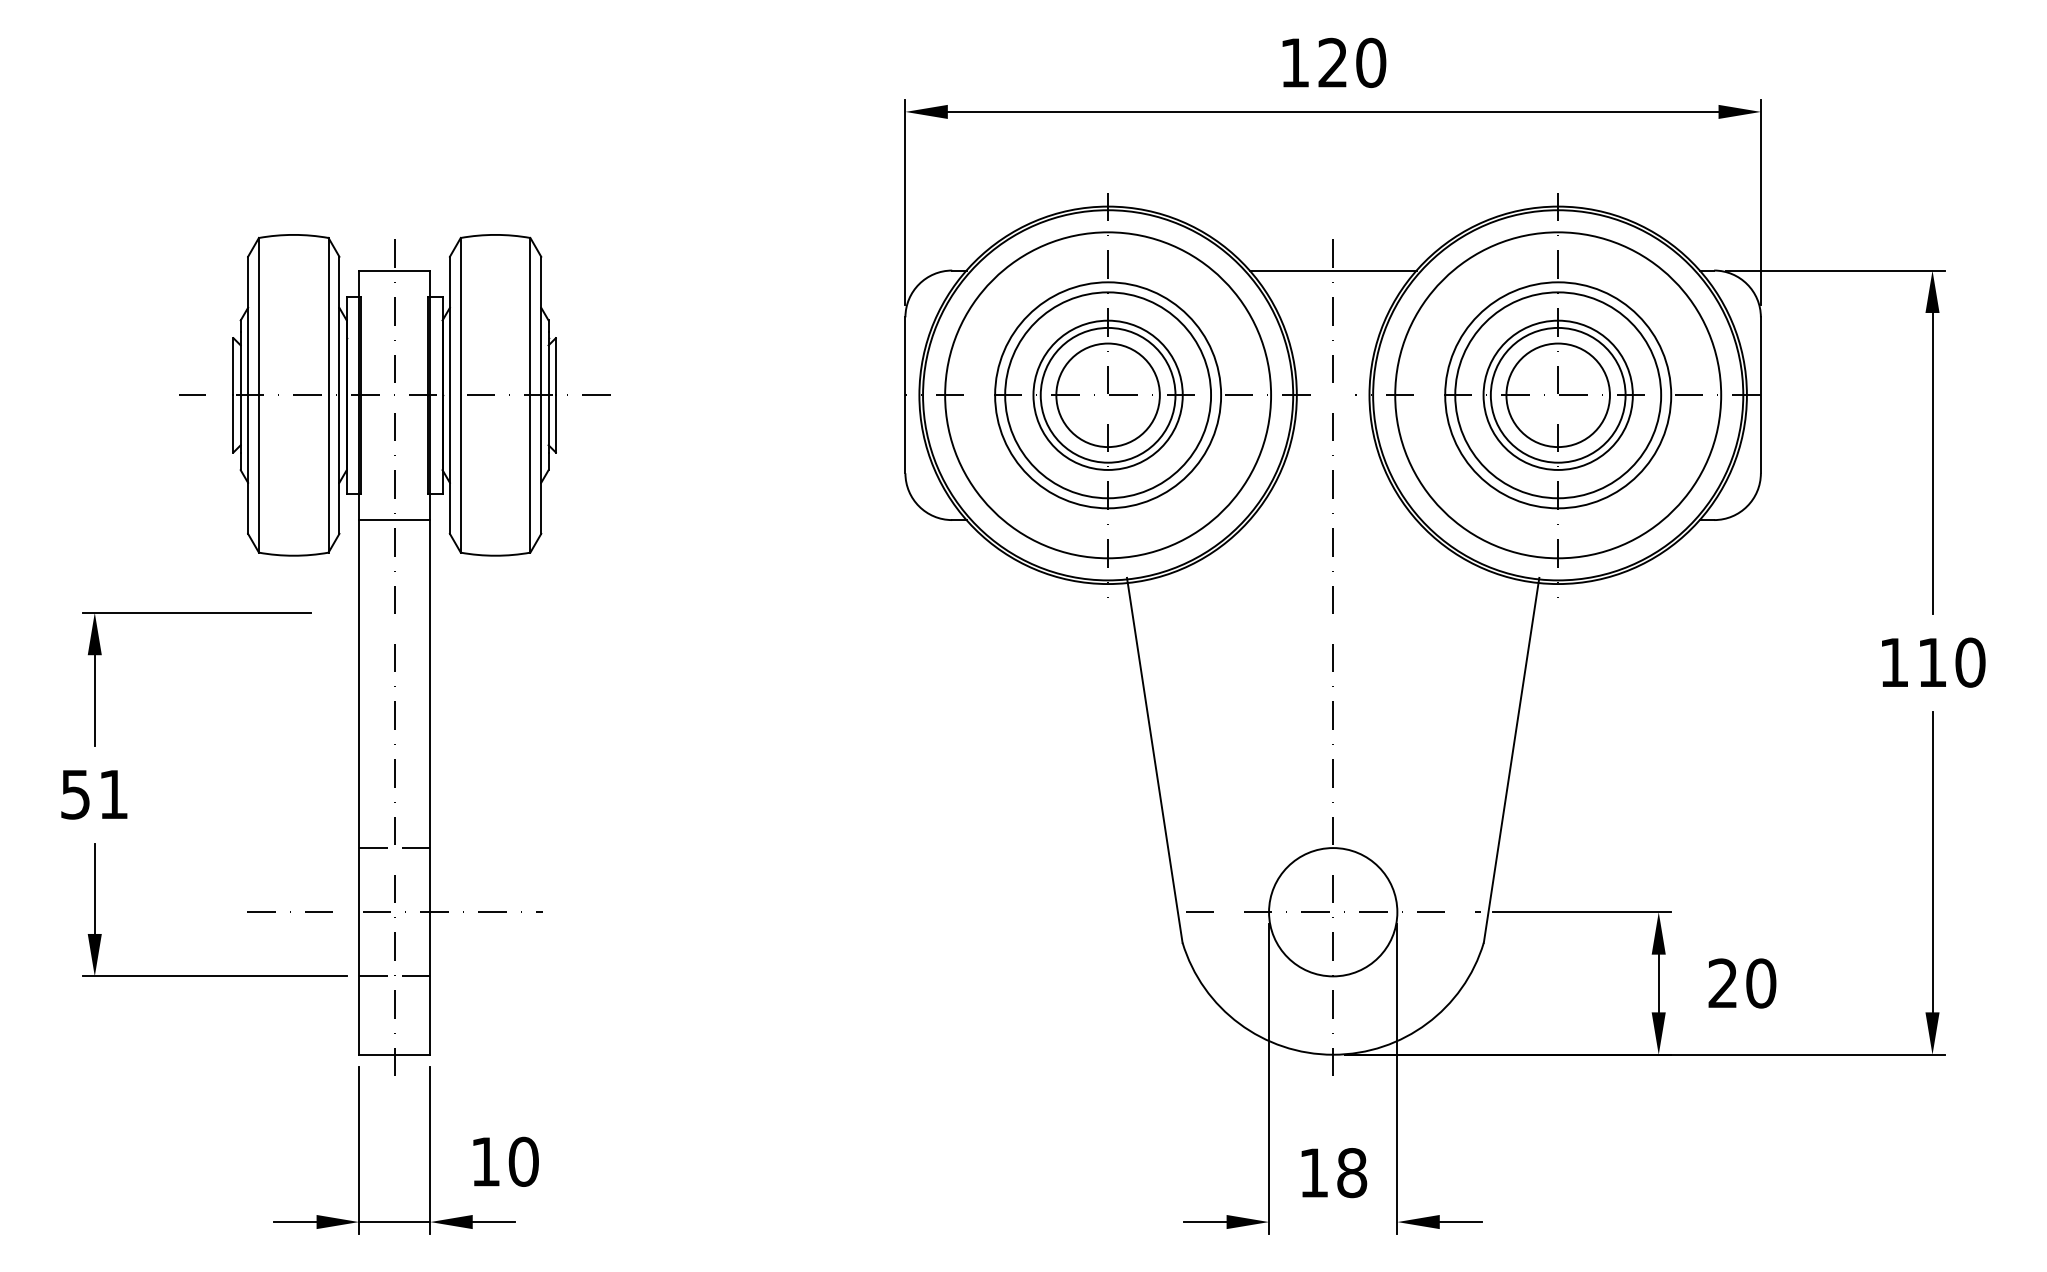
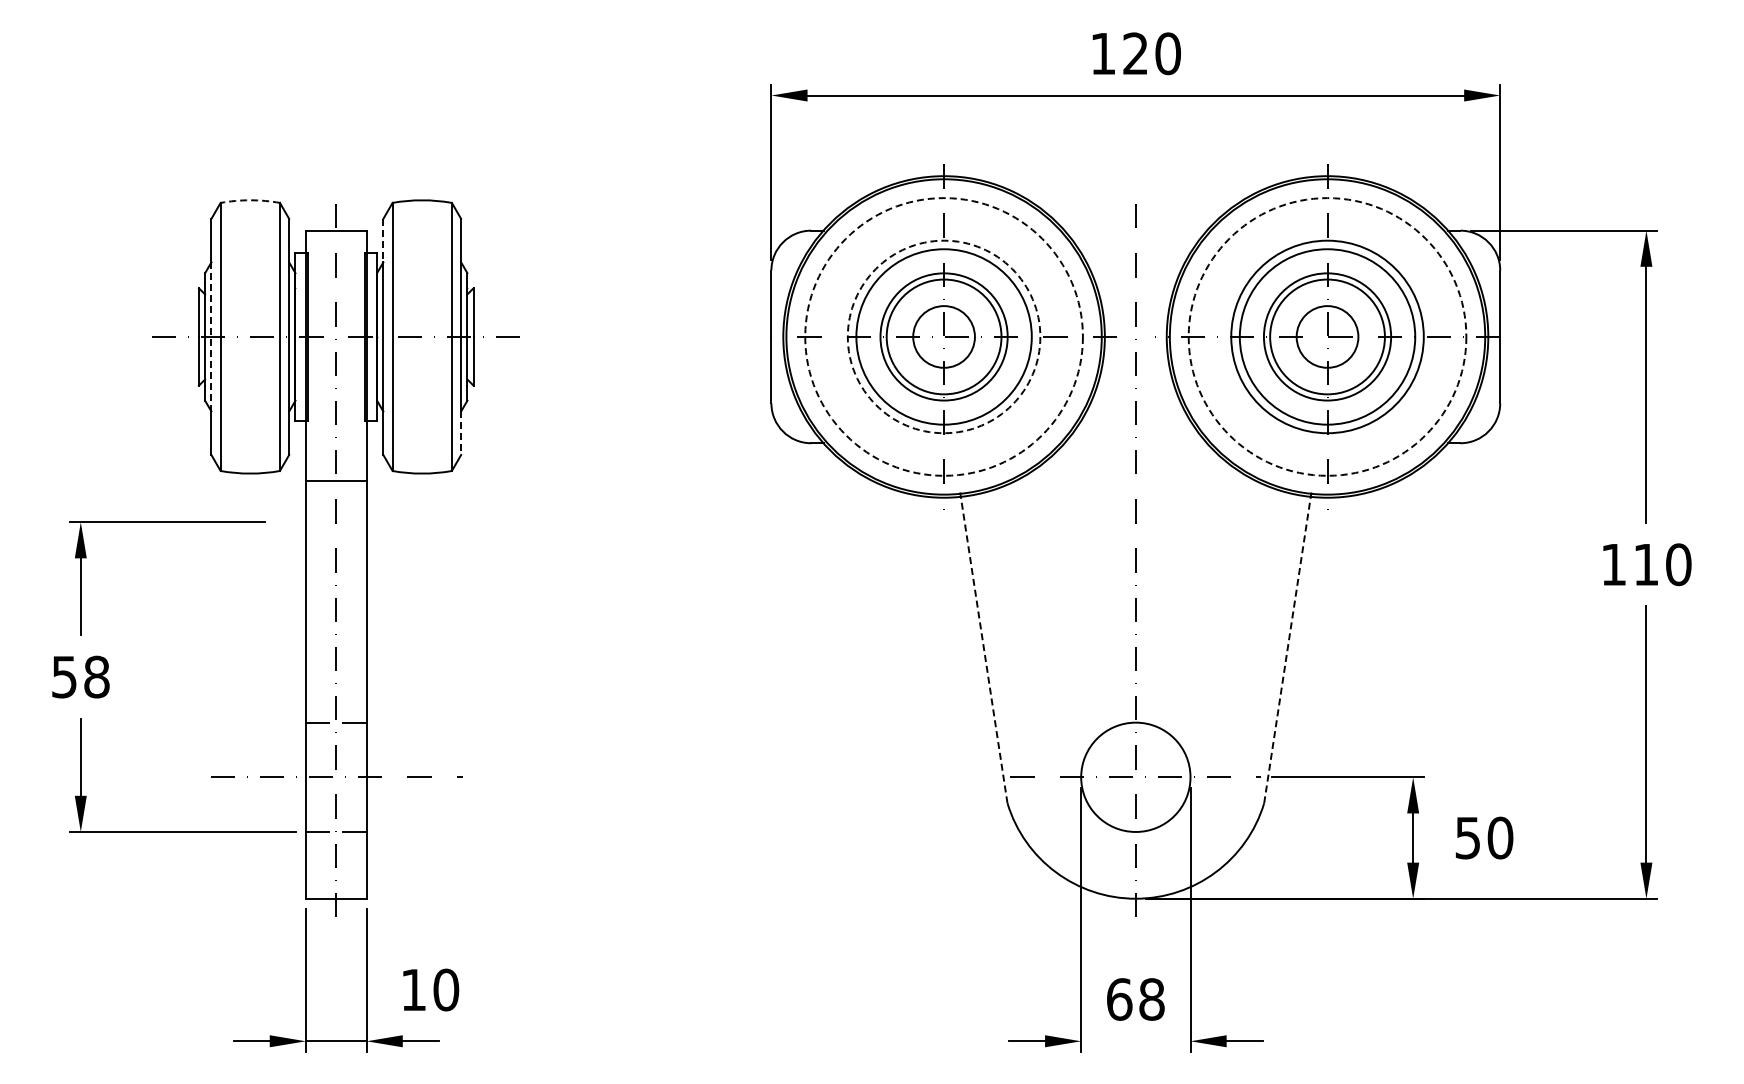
arc: (293, 235) -> (250, 200), solid -> dashed
line: (1332, 270) -> (1135, 230), removed
line: (450, 282) -> (383, 240), solid -> dashed
line: (248, 394) -> (211, 336), solid -> dashed
circle: (1107, 394) -> (943, 336), solid -> dashed
circle: (1107, 394) -> (943, 336), solid -> dashed
circle: (1108, 394) -> (944, 336), size x0.7
circle: (1558, 394) -> (1327, 336), size x0.7
circle: (1558, 394) -> (1327, 336), solid -> dashed
line: (541, 508) -> (461, 433), solid -> dashed
line: (393, 520) -> (335, 481), moved
line: (1154, 759) -> (983, 647), solid -> dashed
line: (1511, 759) -> (1287, 647), solid -> dashed
text: (113, 793) -> (96, 676), 51 -> 58
text: (1722, 982) -> (1467, 837), 20 -> 50
text: (1314, 1173) -> (1119, 999), 18 -> 68

